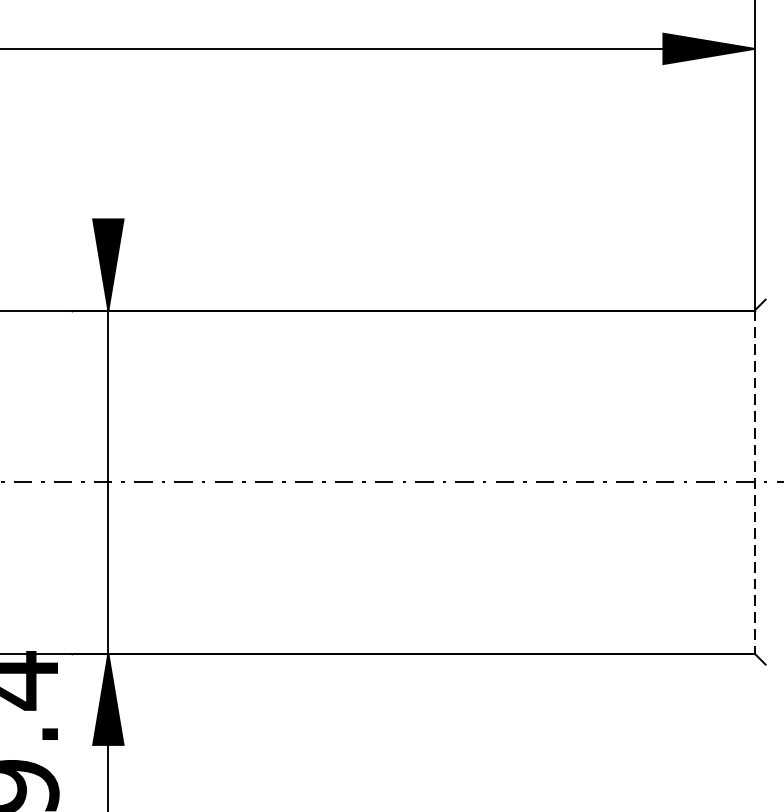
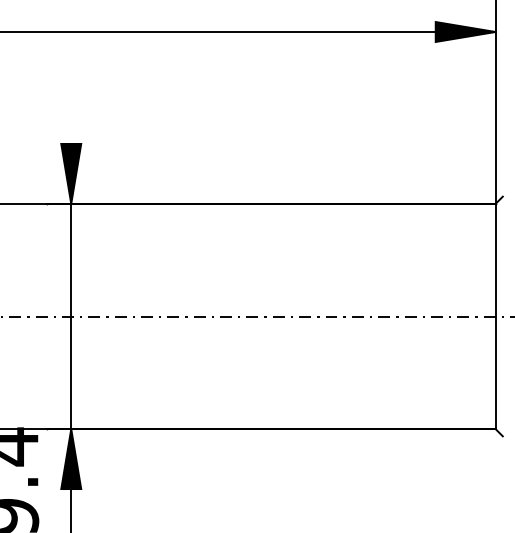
line: (754, 482) -> (495, 316), dashed -> solid

